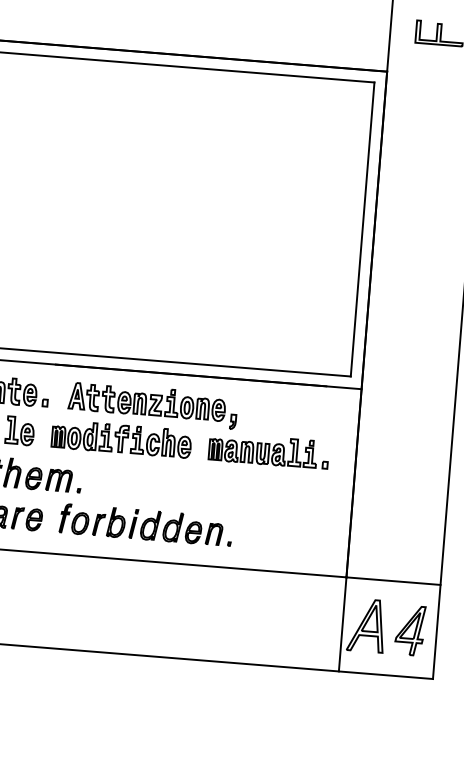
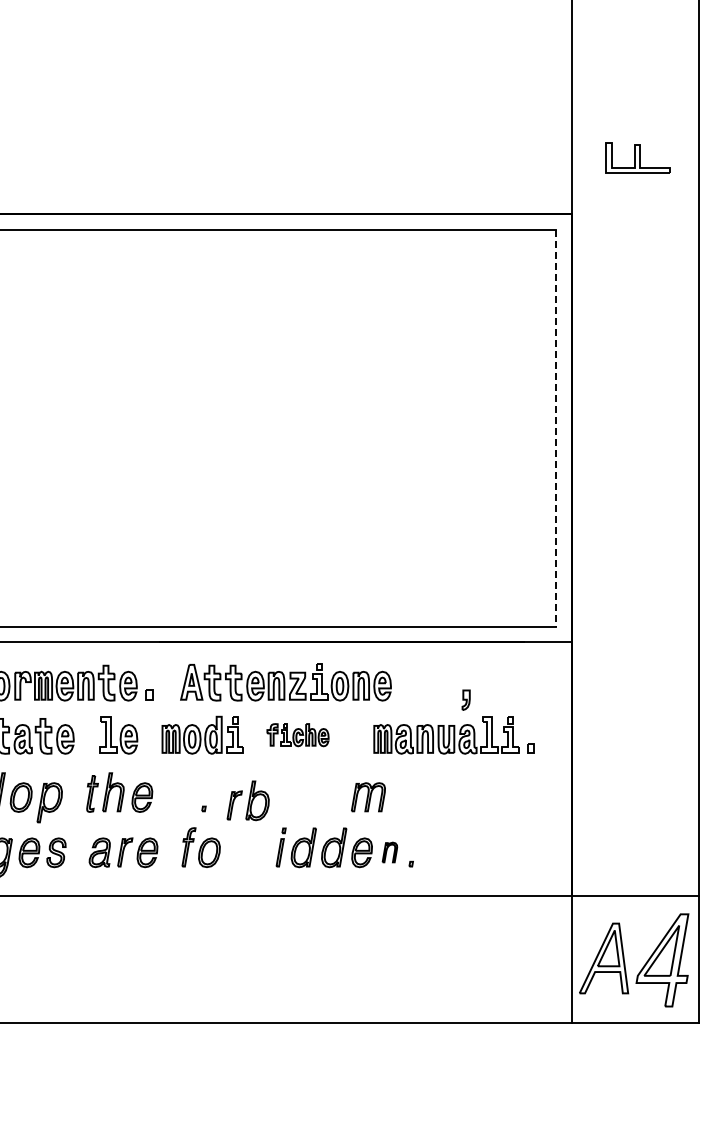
line: (362, 229) -> (555, 428), solid -> dashed
part: (232, 421) -> (465, 699), moved
part: (152, 441) -> (297, 734), size x0.6
part: (59, 480) -> (368, 797), moved
part: (108, 521) -> (247, 800), moved
part: (213, 534) -> (389, 852), size x0.7
part: (409, 630) -> (662, 960), size x1.4

